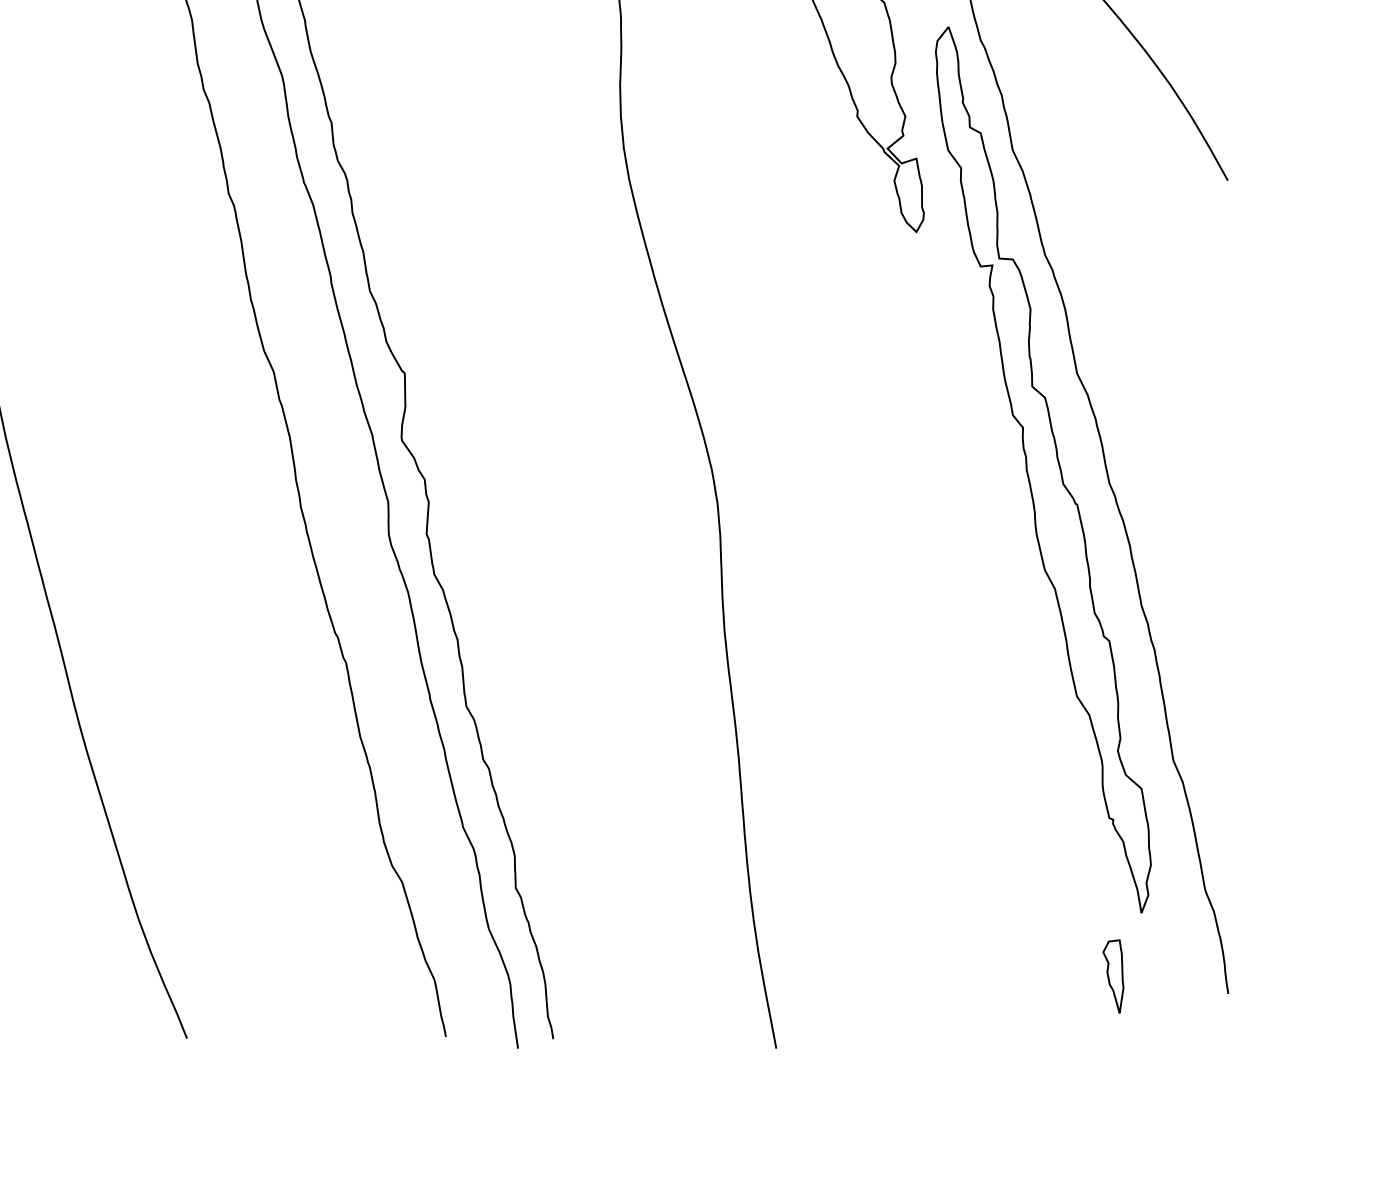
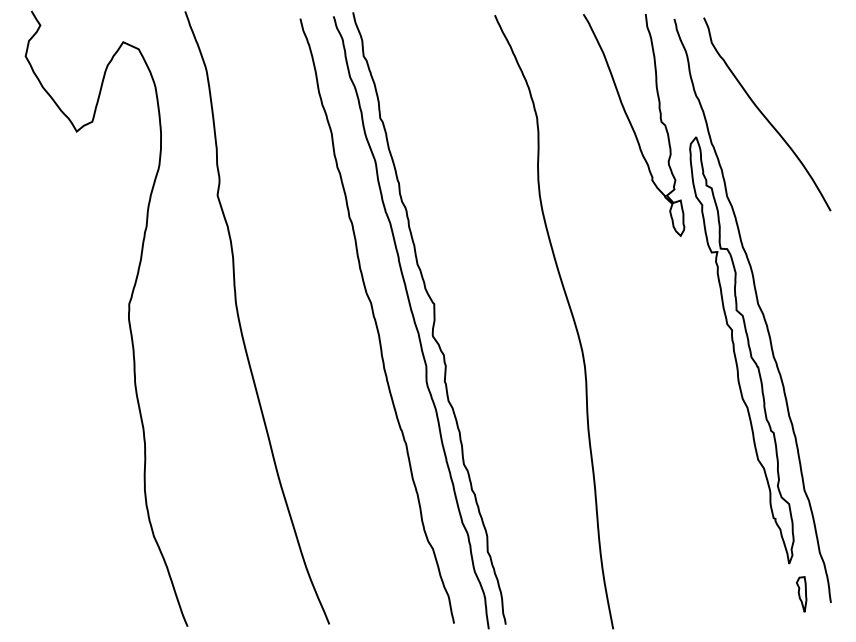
part: (1113, 976) -> (801, 594), moved

